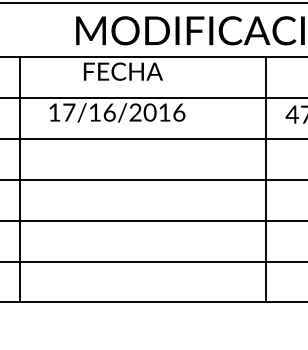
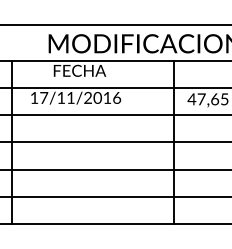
text: (109, 111) -> (70, 97), 17/16/2016 -> 17/11/2016

